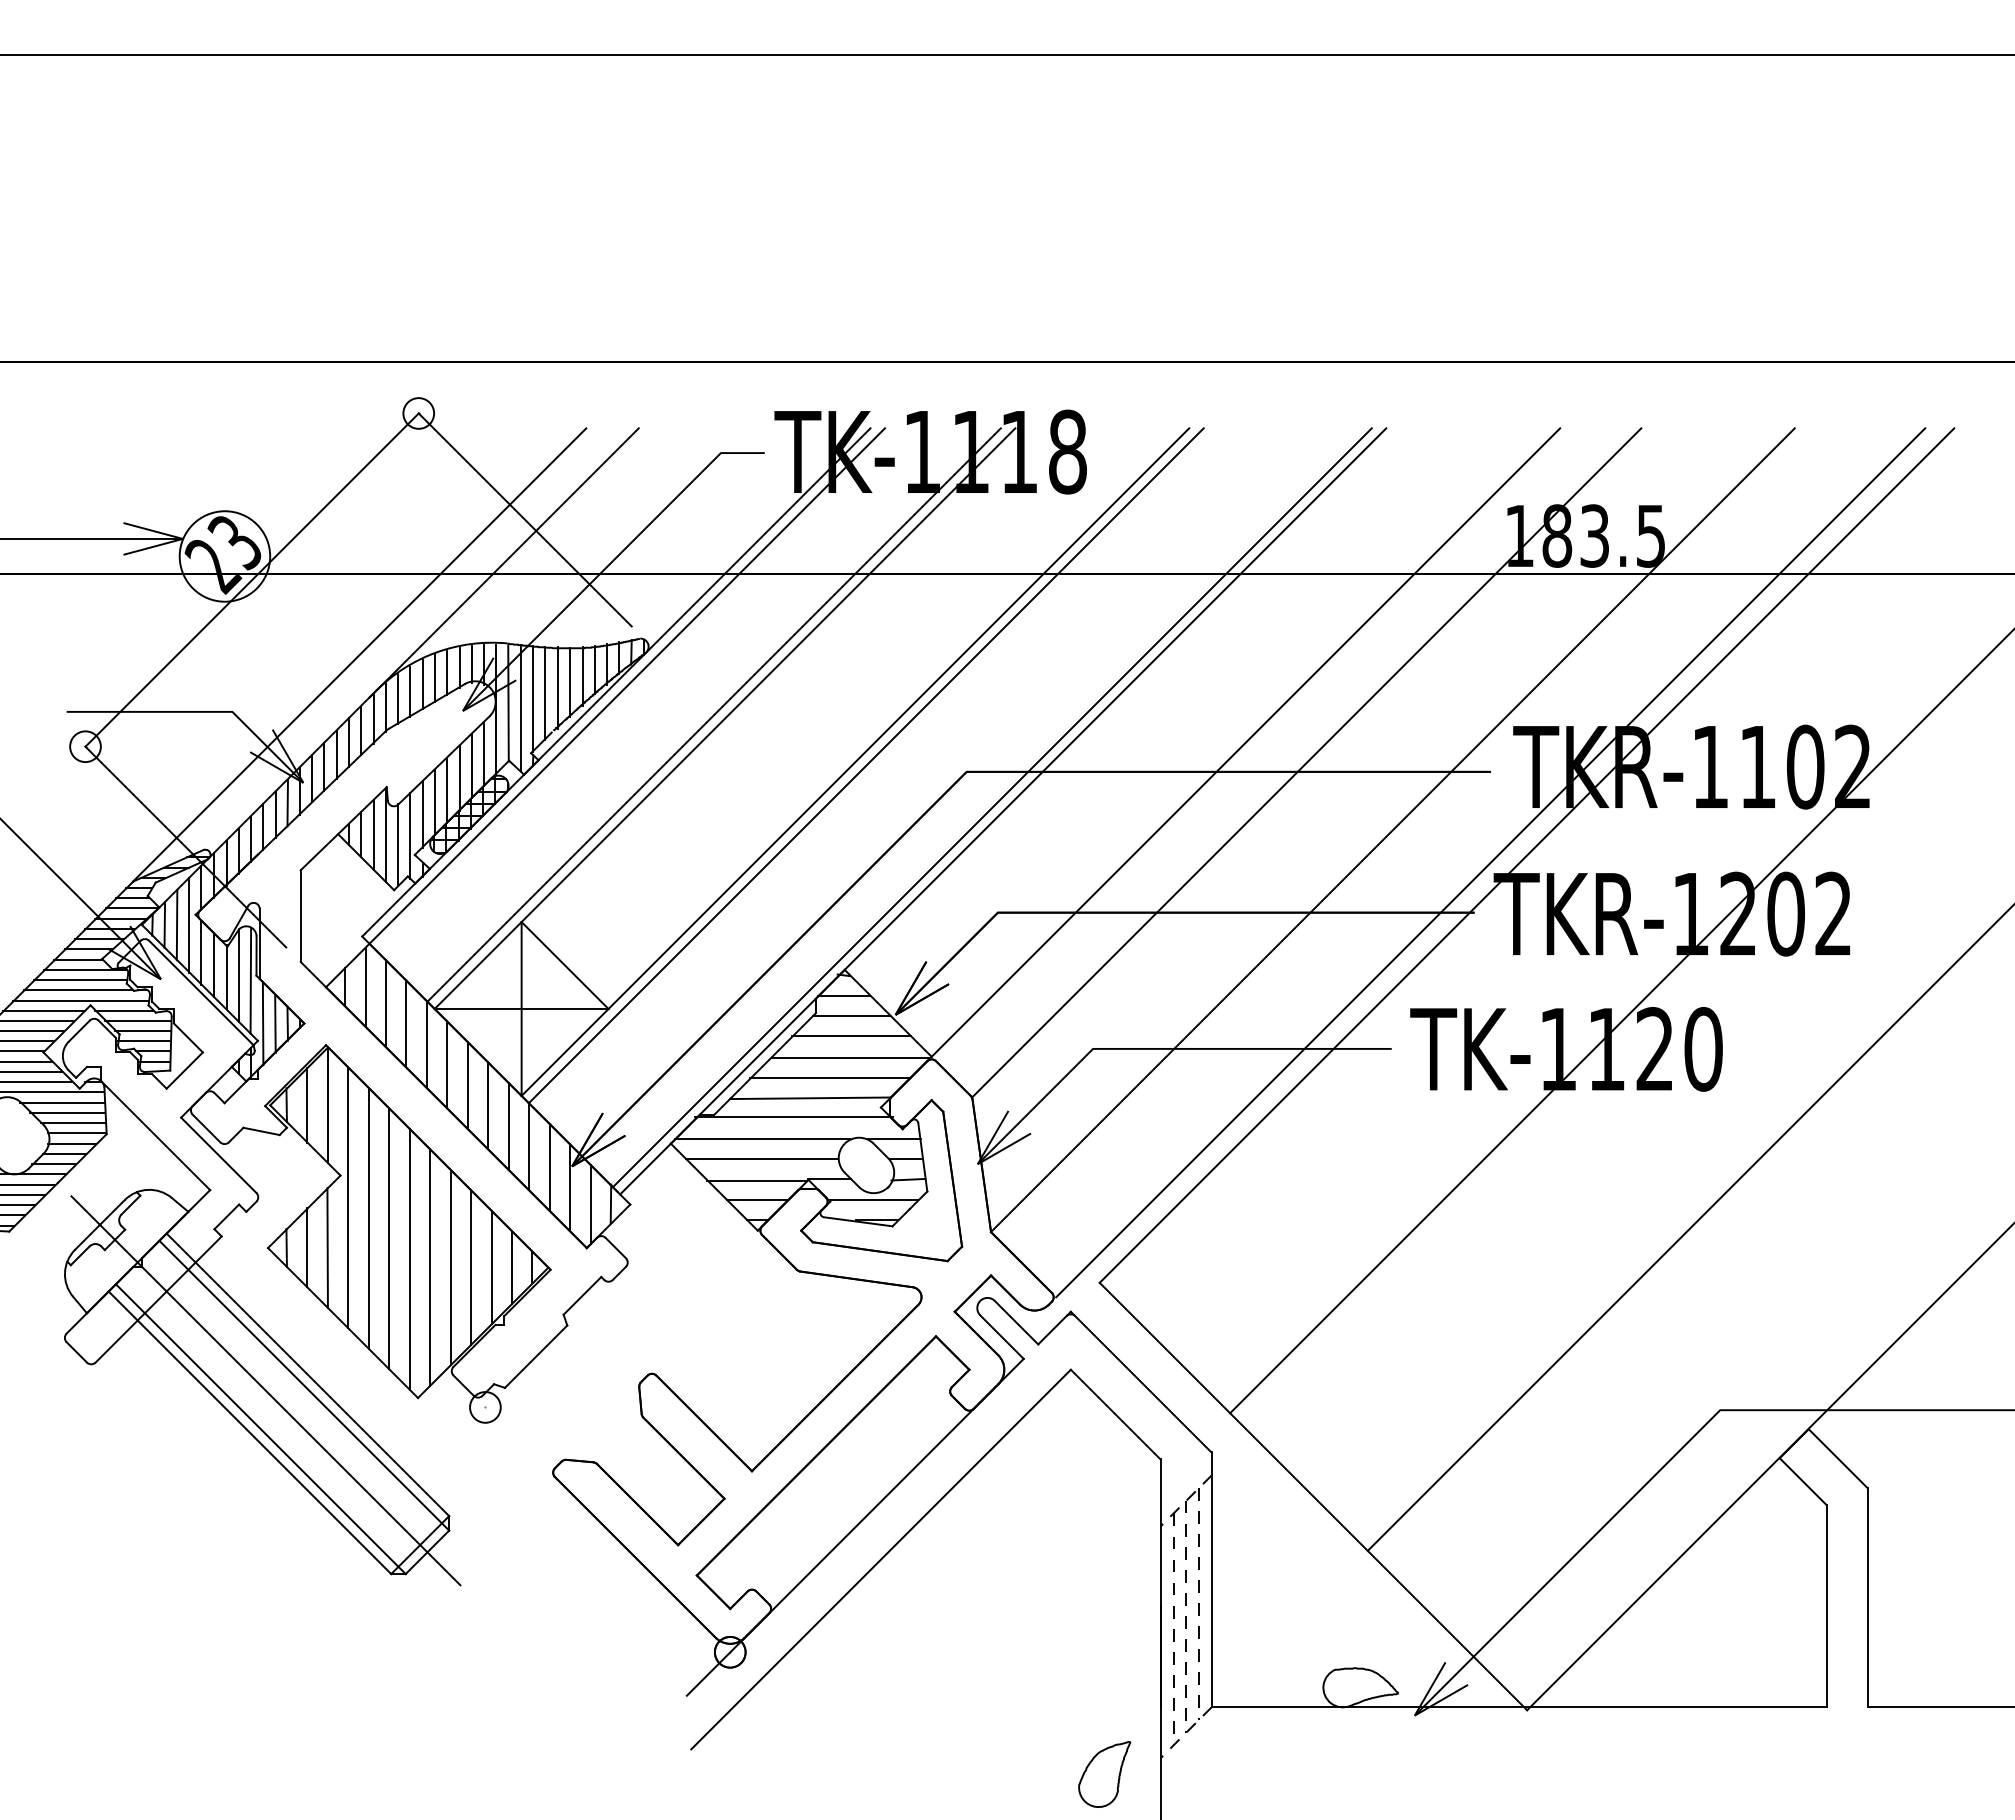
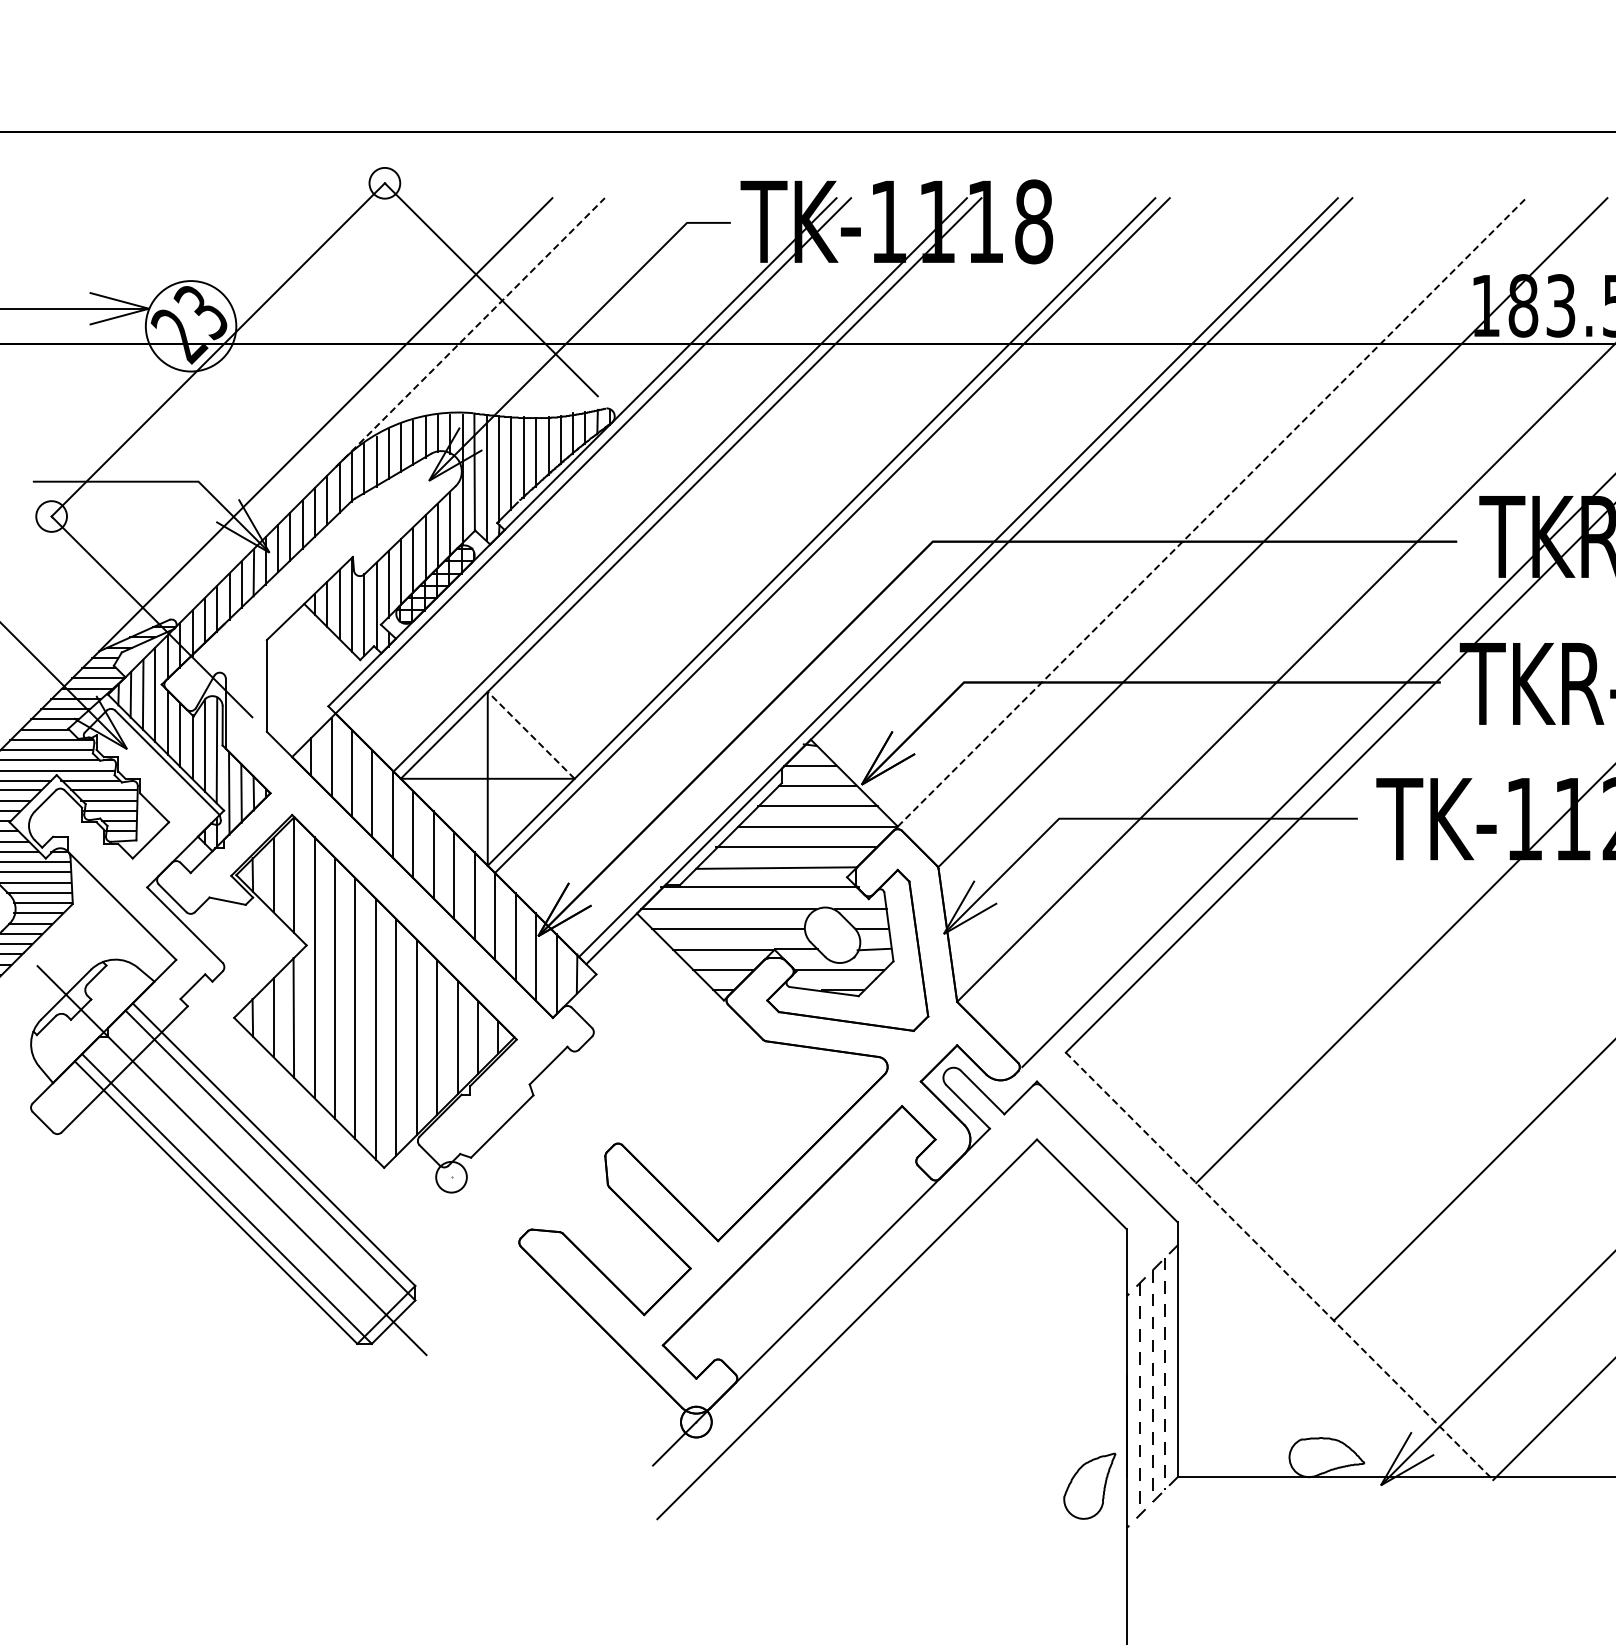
line: (504, 562) -> (470, 332), solid -> dashed
line: (1246, 742) -> (1212, 512), solid -> dashed
line: (564, 965) -> (530, 735), solid -> dashed
line: (1313, 1496) -> (1279, 1266), solid -> dashed
part: (1104, 1774) -> (1089, 1486), moved

